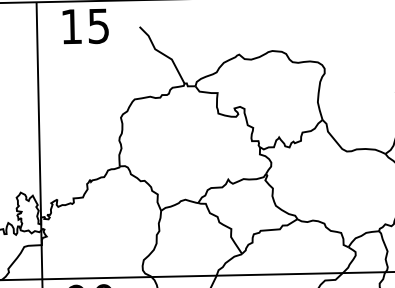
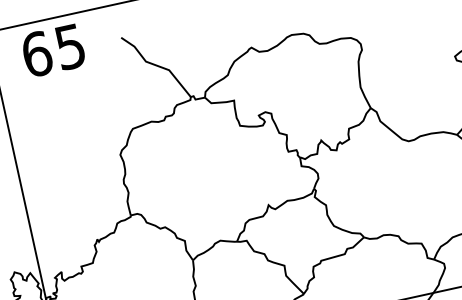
text: (71, 26) -> (36, 53), 15 -> 65

